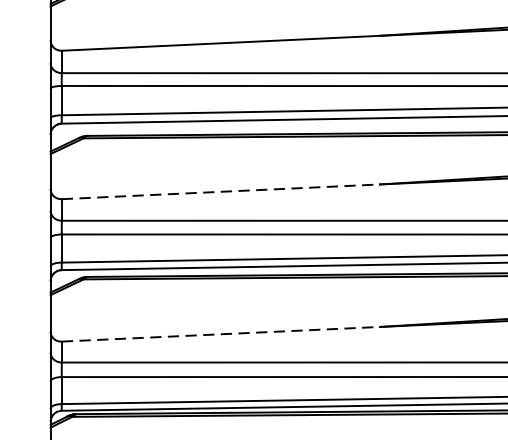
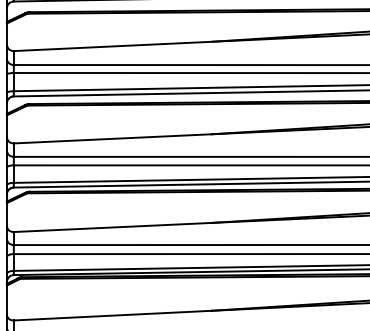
line: (221, 191) -> (113, 138), dashed -> solid
line: (221, 334) -> (113, 227), dashed -> solid

